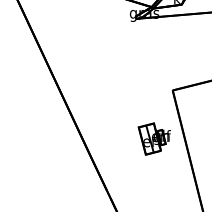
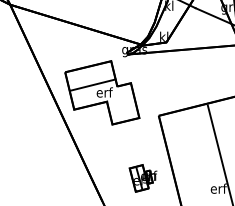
part: (106, 63) -> (102, 92), added
part: (153, 139) -> (142, 178), moved

